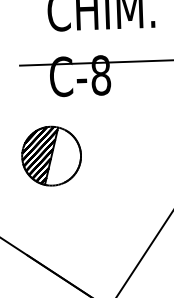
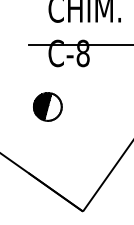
part: (51, 155) -> (47, 106), size x0.7

